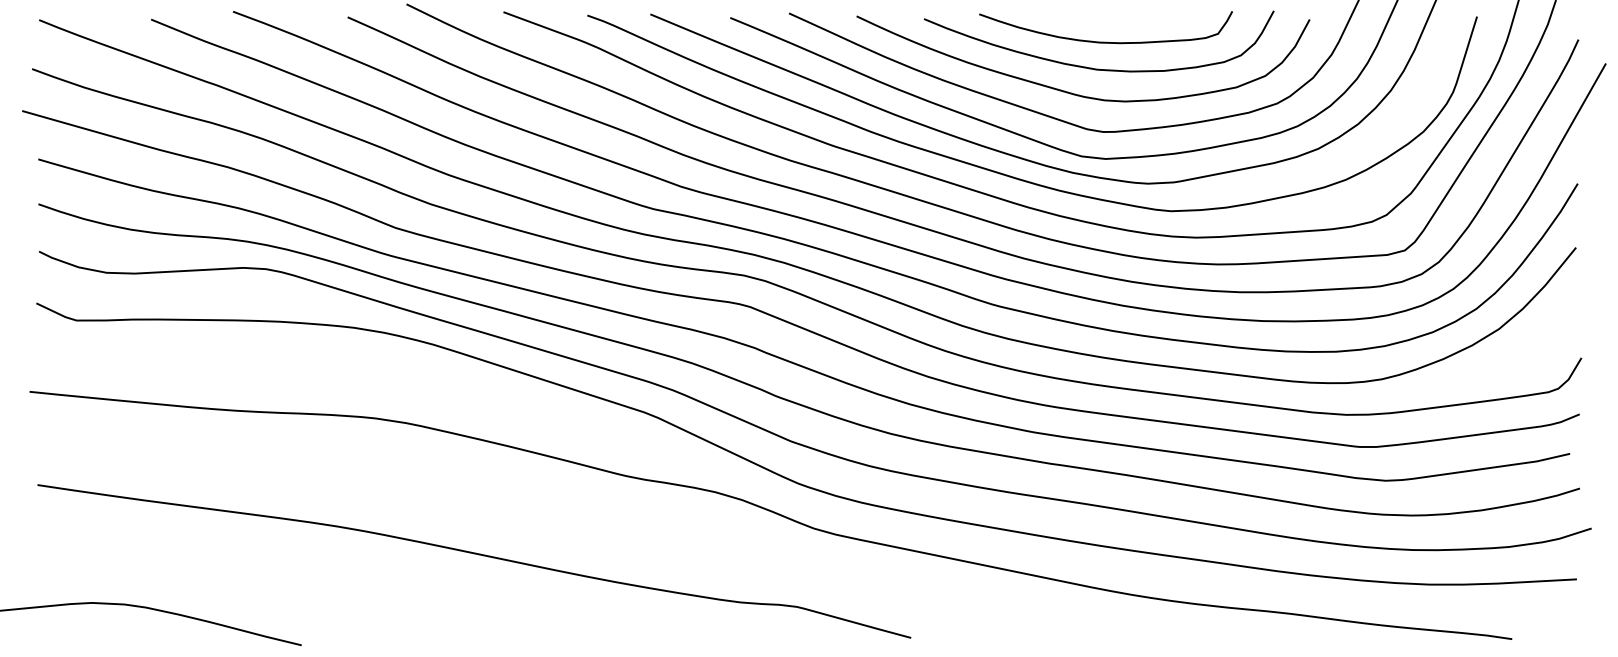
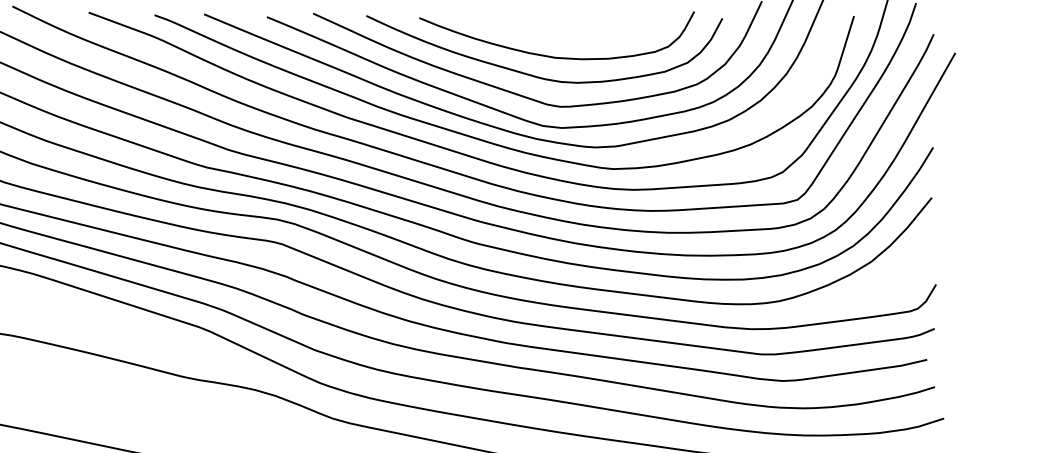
curve: (1105, 41) -> (561, 35), removed

